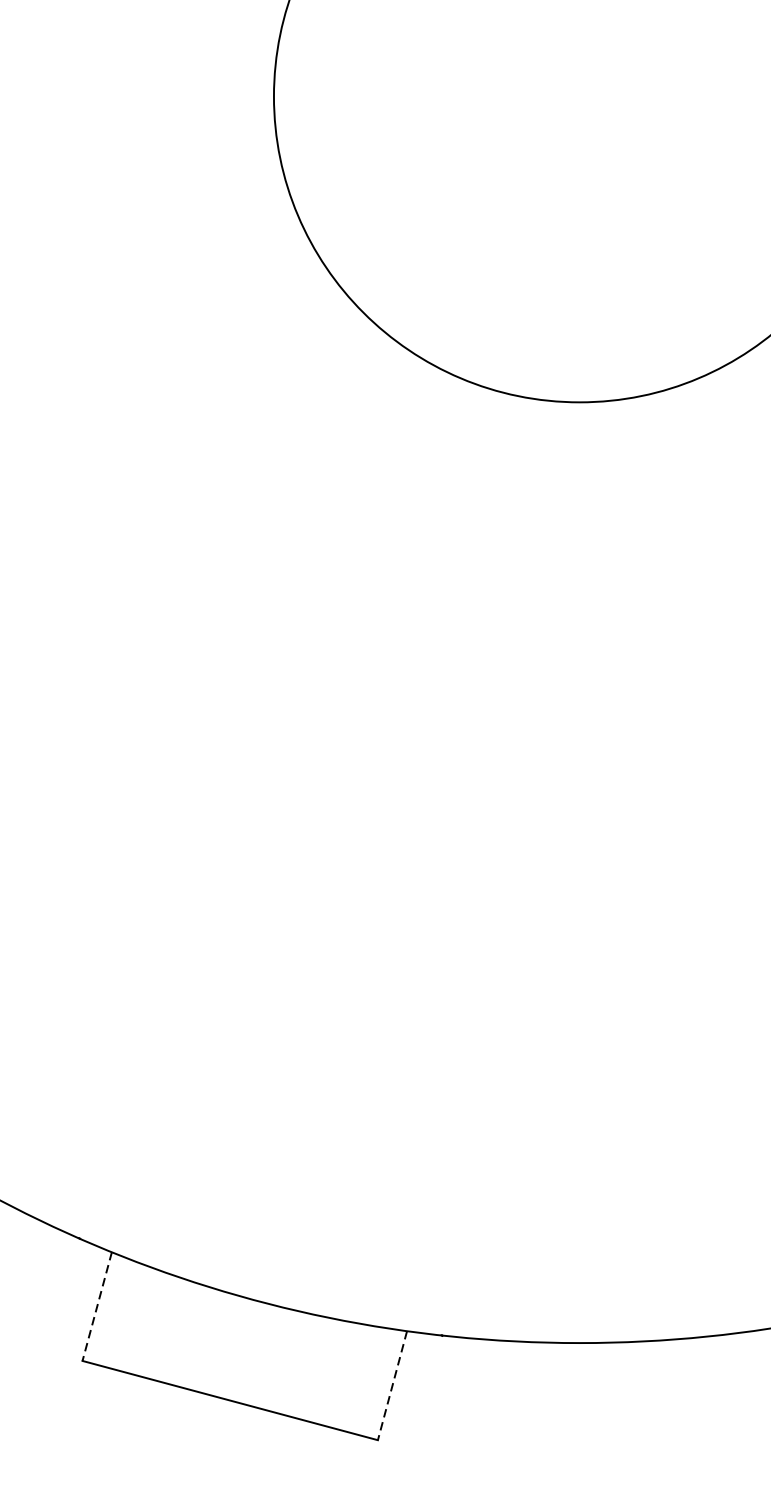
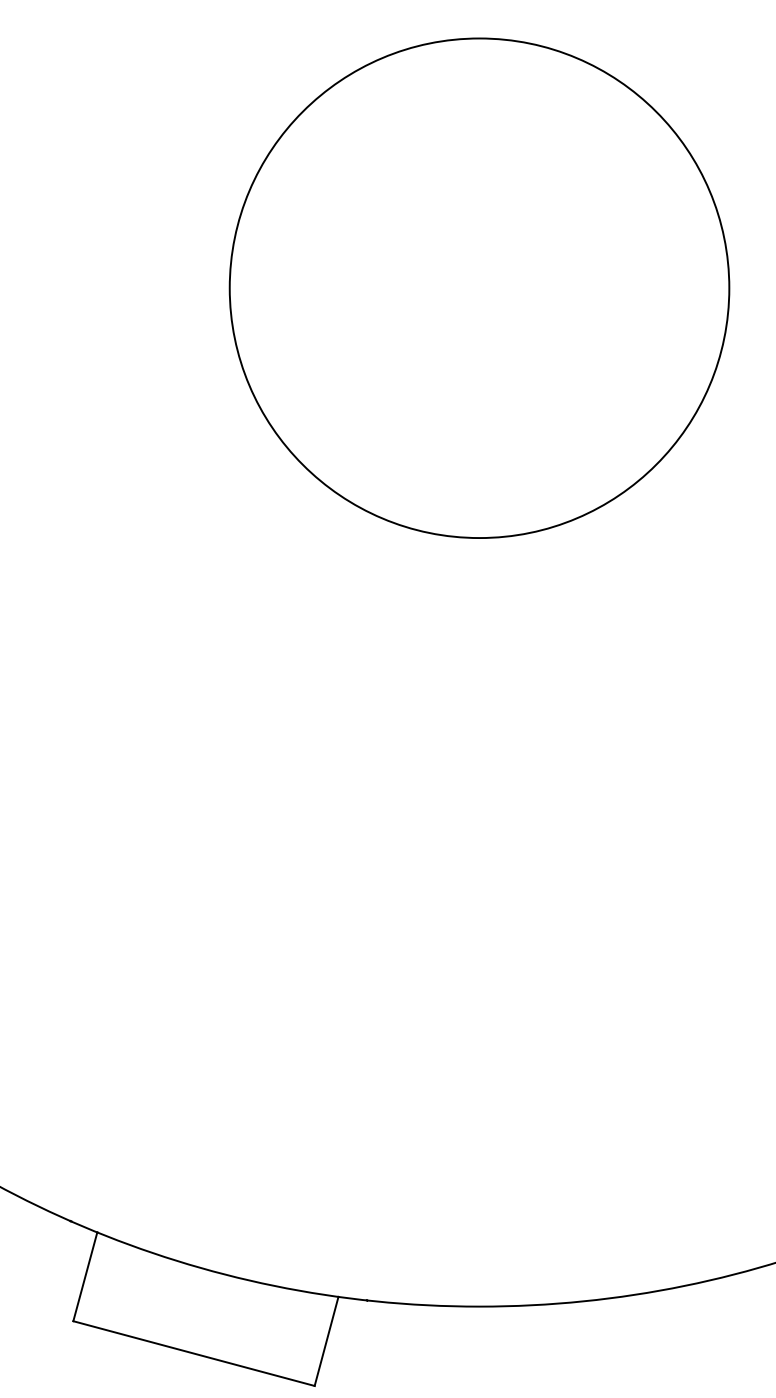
line: (97, 1307) -> (85, 1277), dashed -> solid
line: (392, 1385) -> (326, 1341), dashed -> solid

